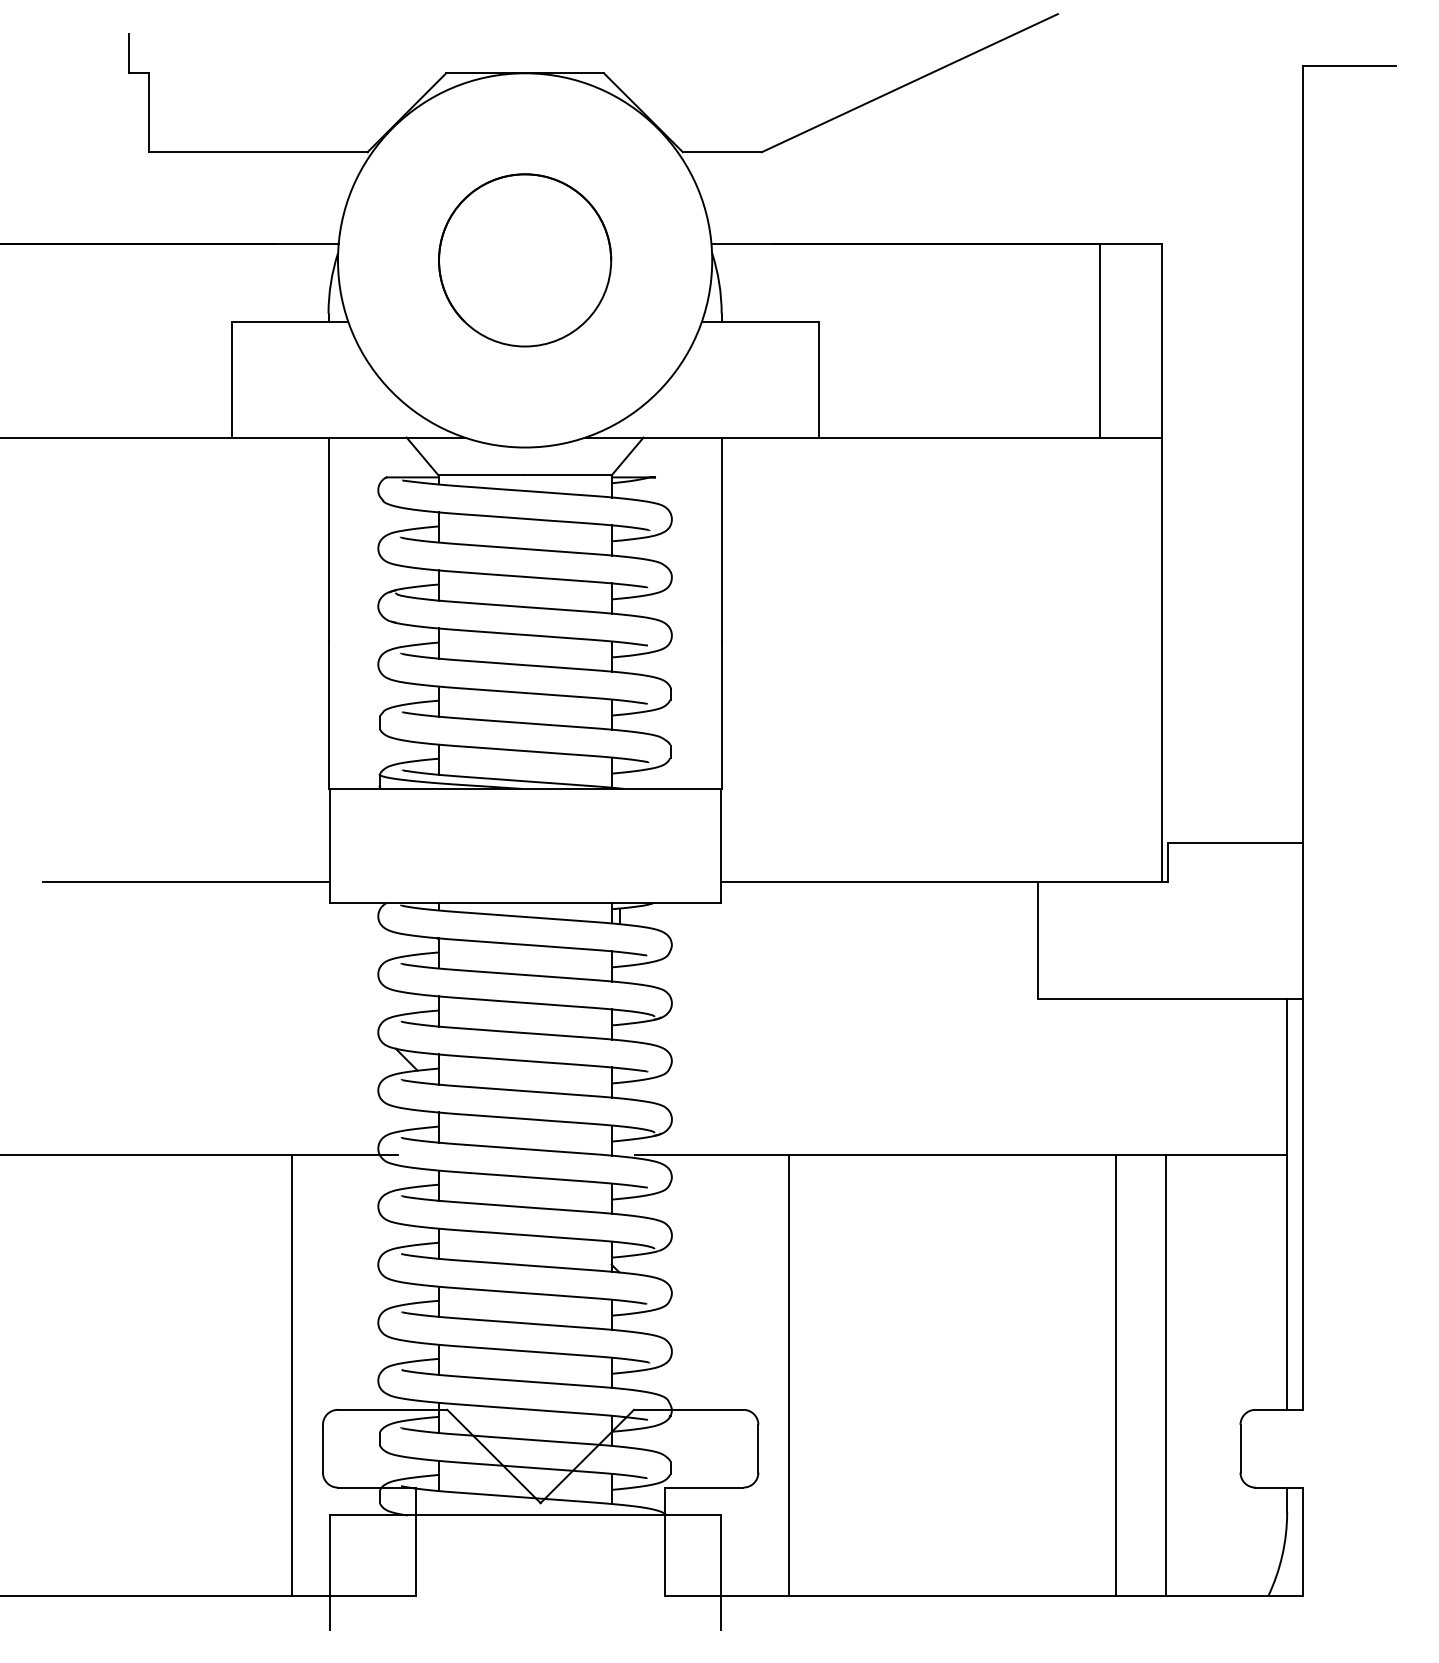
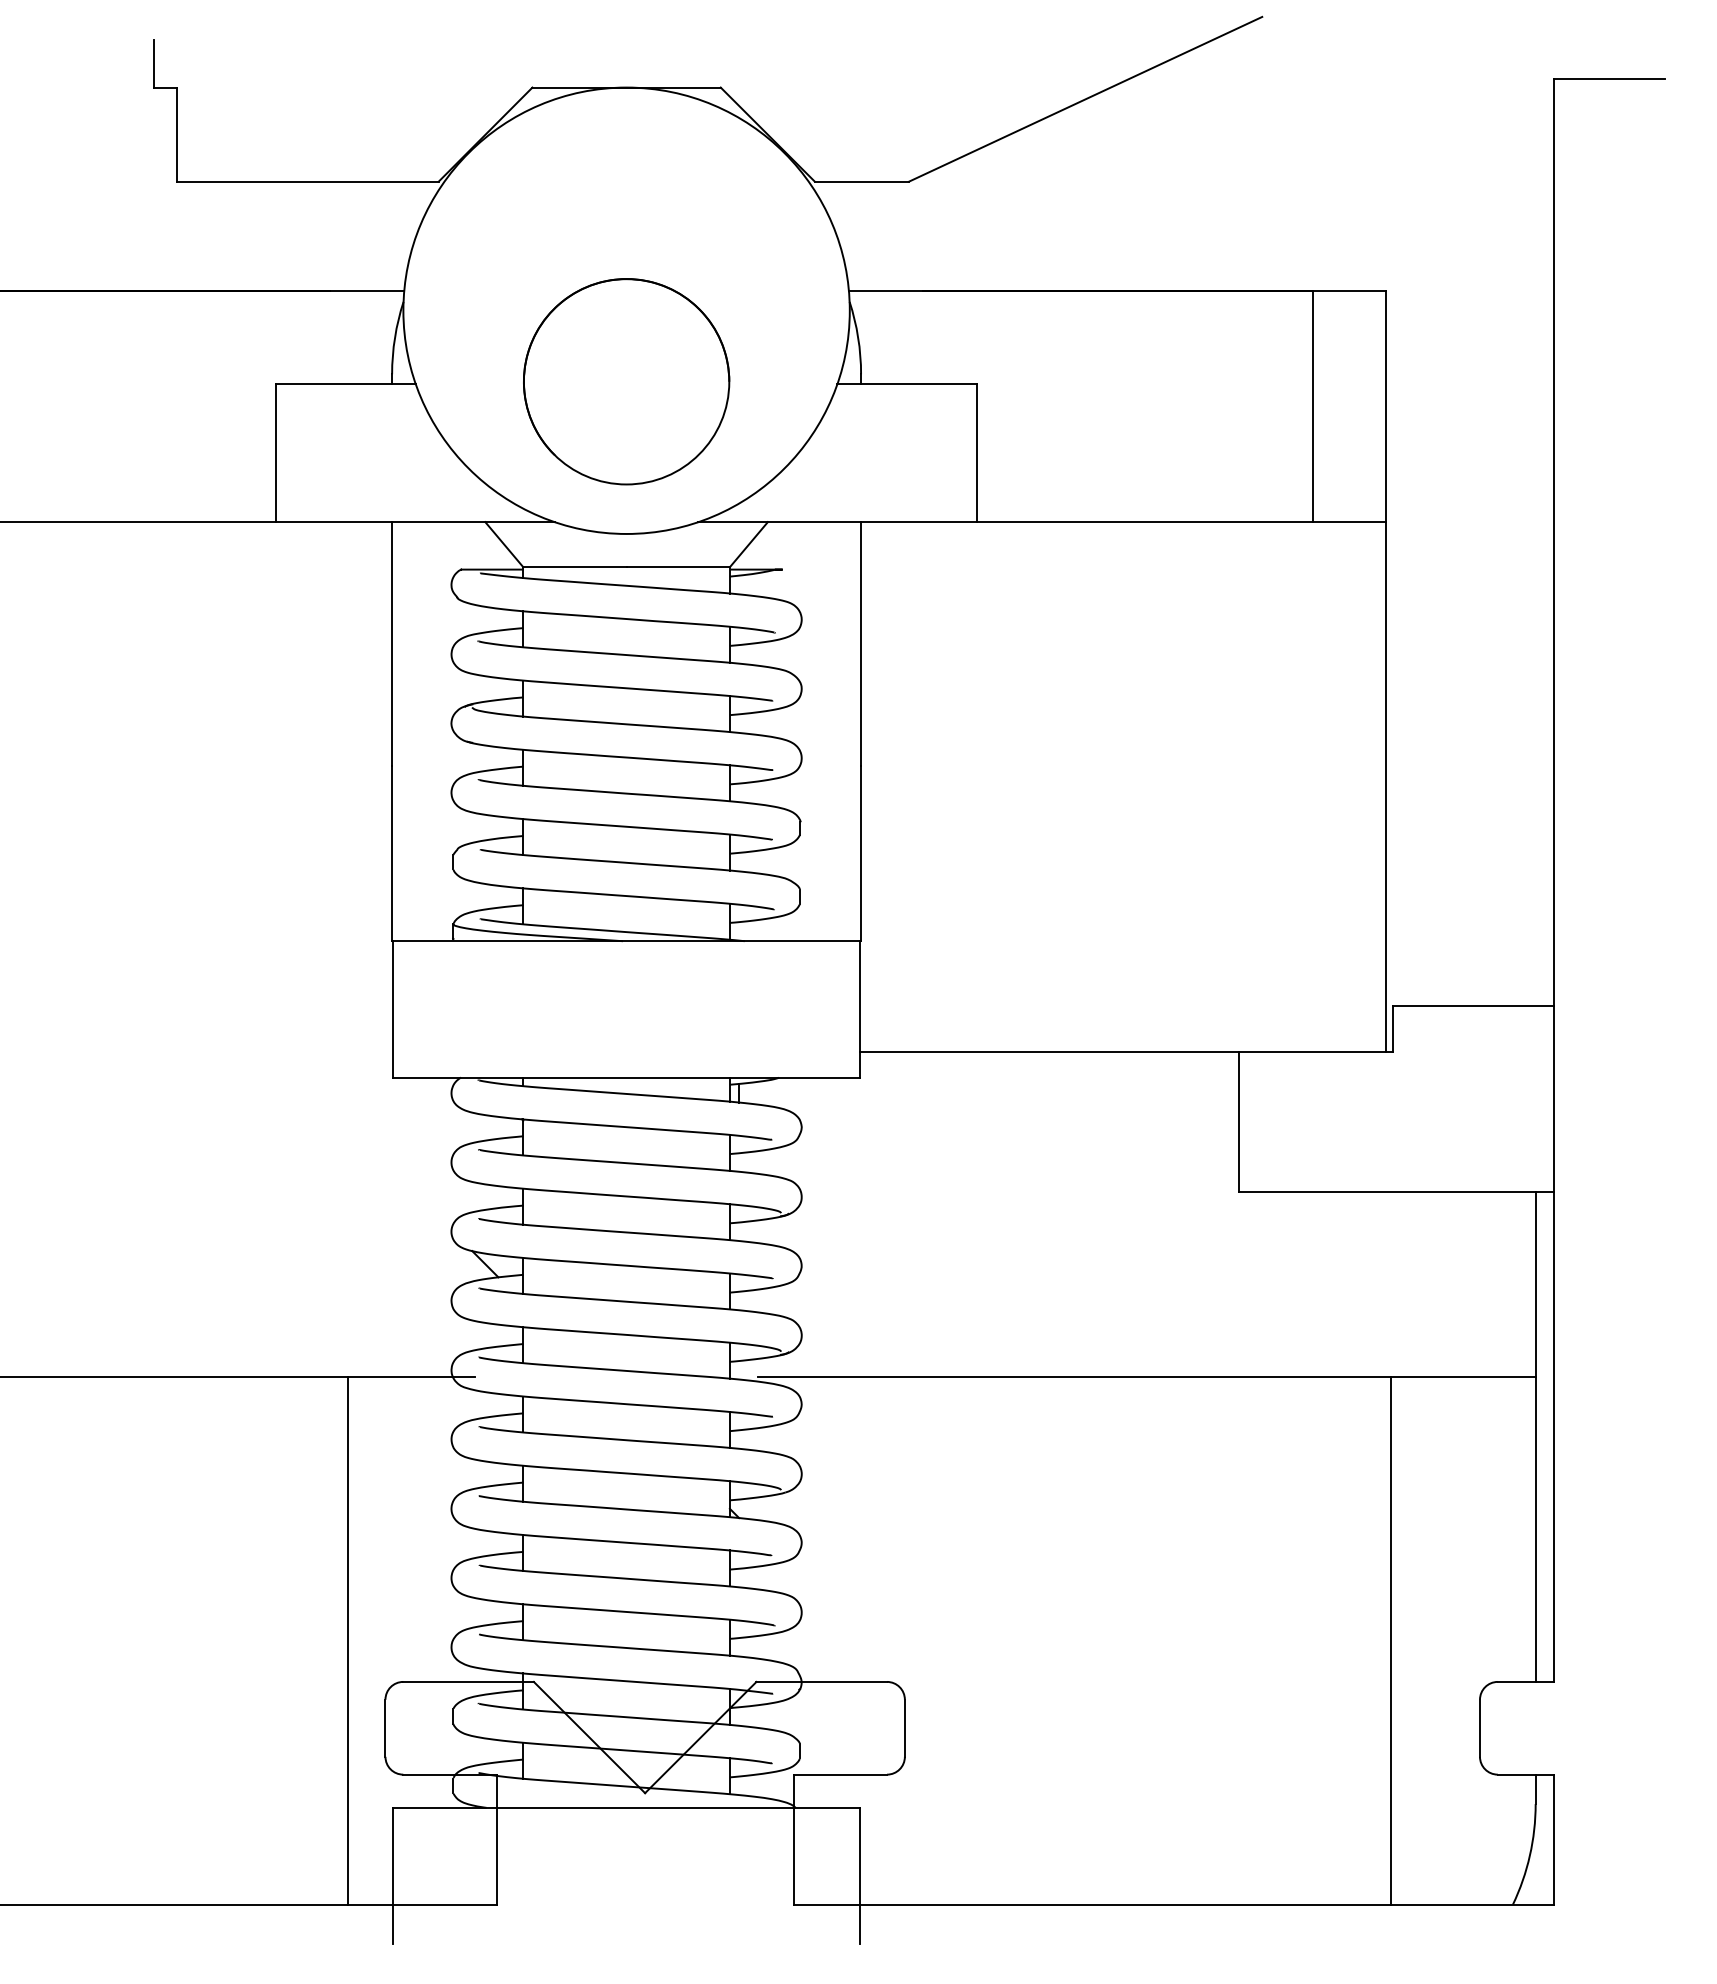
circle: (525, 260) -> (626, 381), moved
line: (186, 882) -> (222, 1052), removed
line: (789, 1375) -> (941, 1640), removed
line: (1116, 1375) -> (1331, 1640), removed

